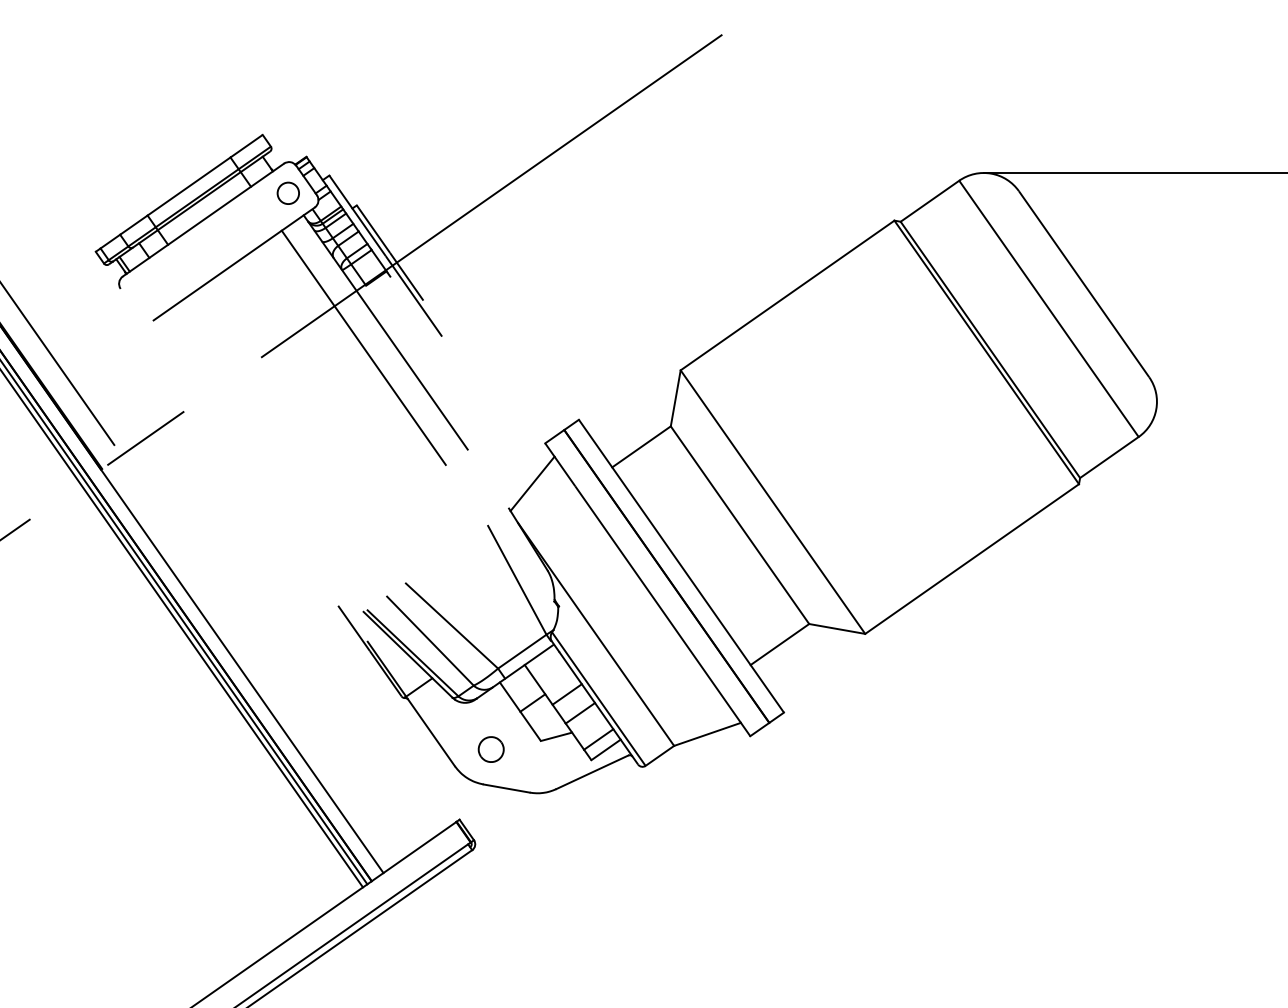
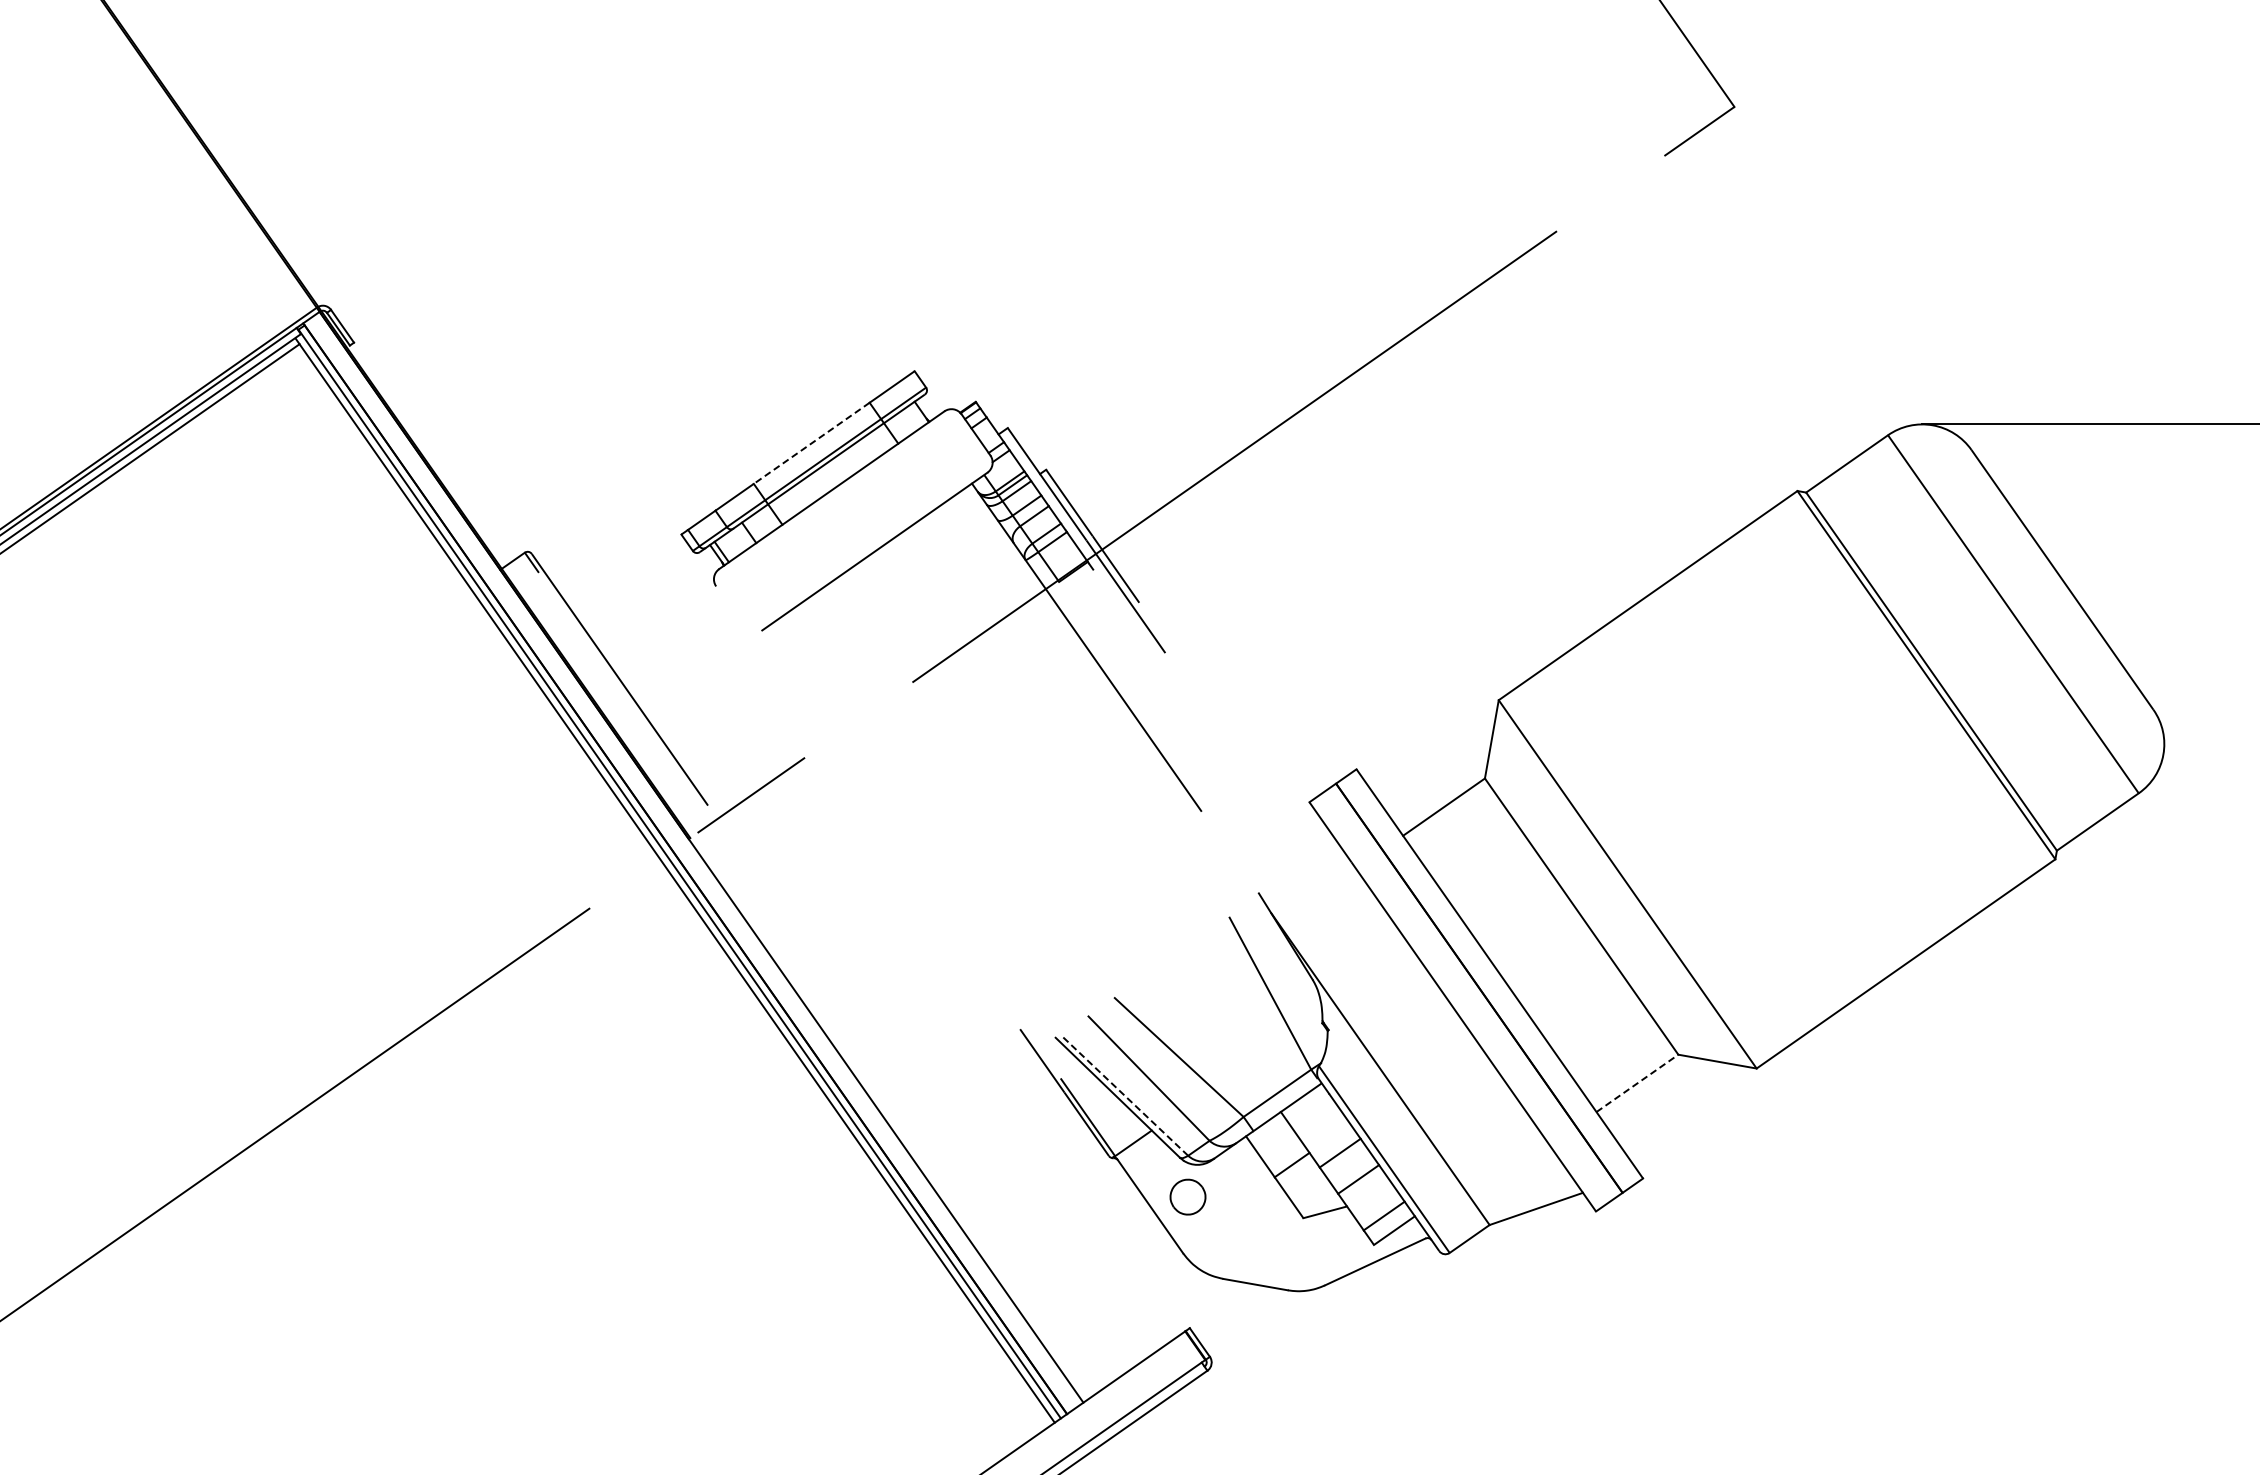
line: (188, 186) -> (811, 443), solid -> dashed
circle: (288, 193) -> (950, 452), removed
line: (363, 347) -> (1055, 668), removed
line: (532, 483) -> (1291, 858), removed
line: (779, 644) -> (1637, 1083), solid -> dashed
line: (412, 653) -> (1124, 1095), solid -> dashed
part: (490, 749) -> (1187, 1196), moved

